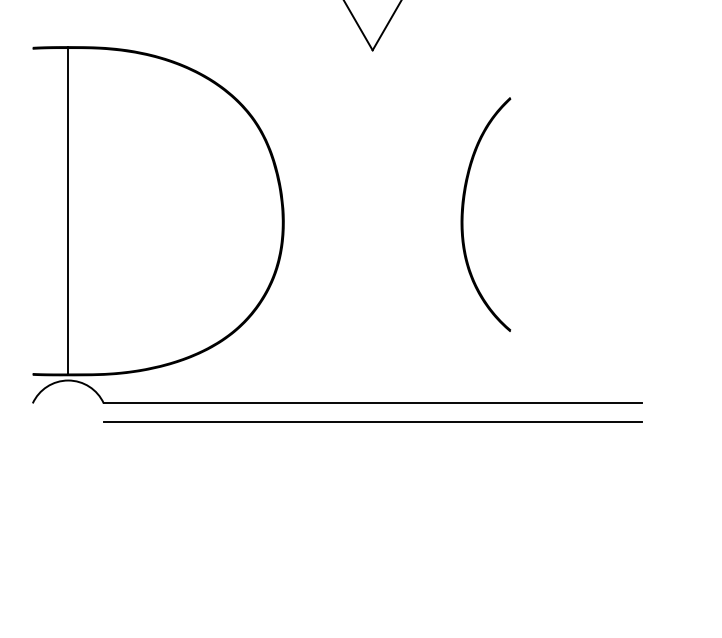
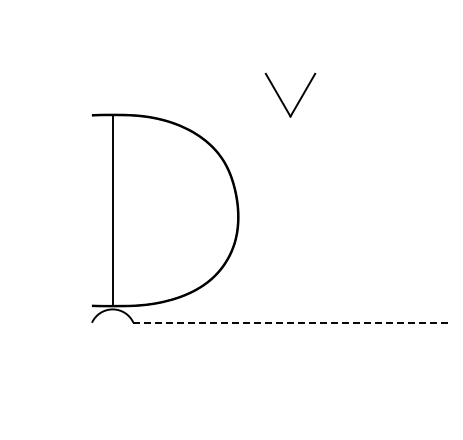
part: (465, 214) -> (344, 212), removed
line: (374, 402) -> (291, 322), solid -> dashed
line: (372, 421) -> (290, 333), removed

